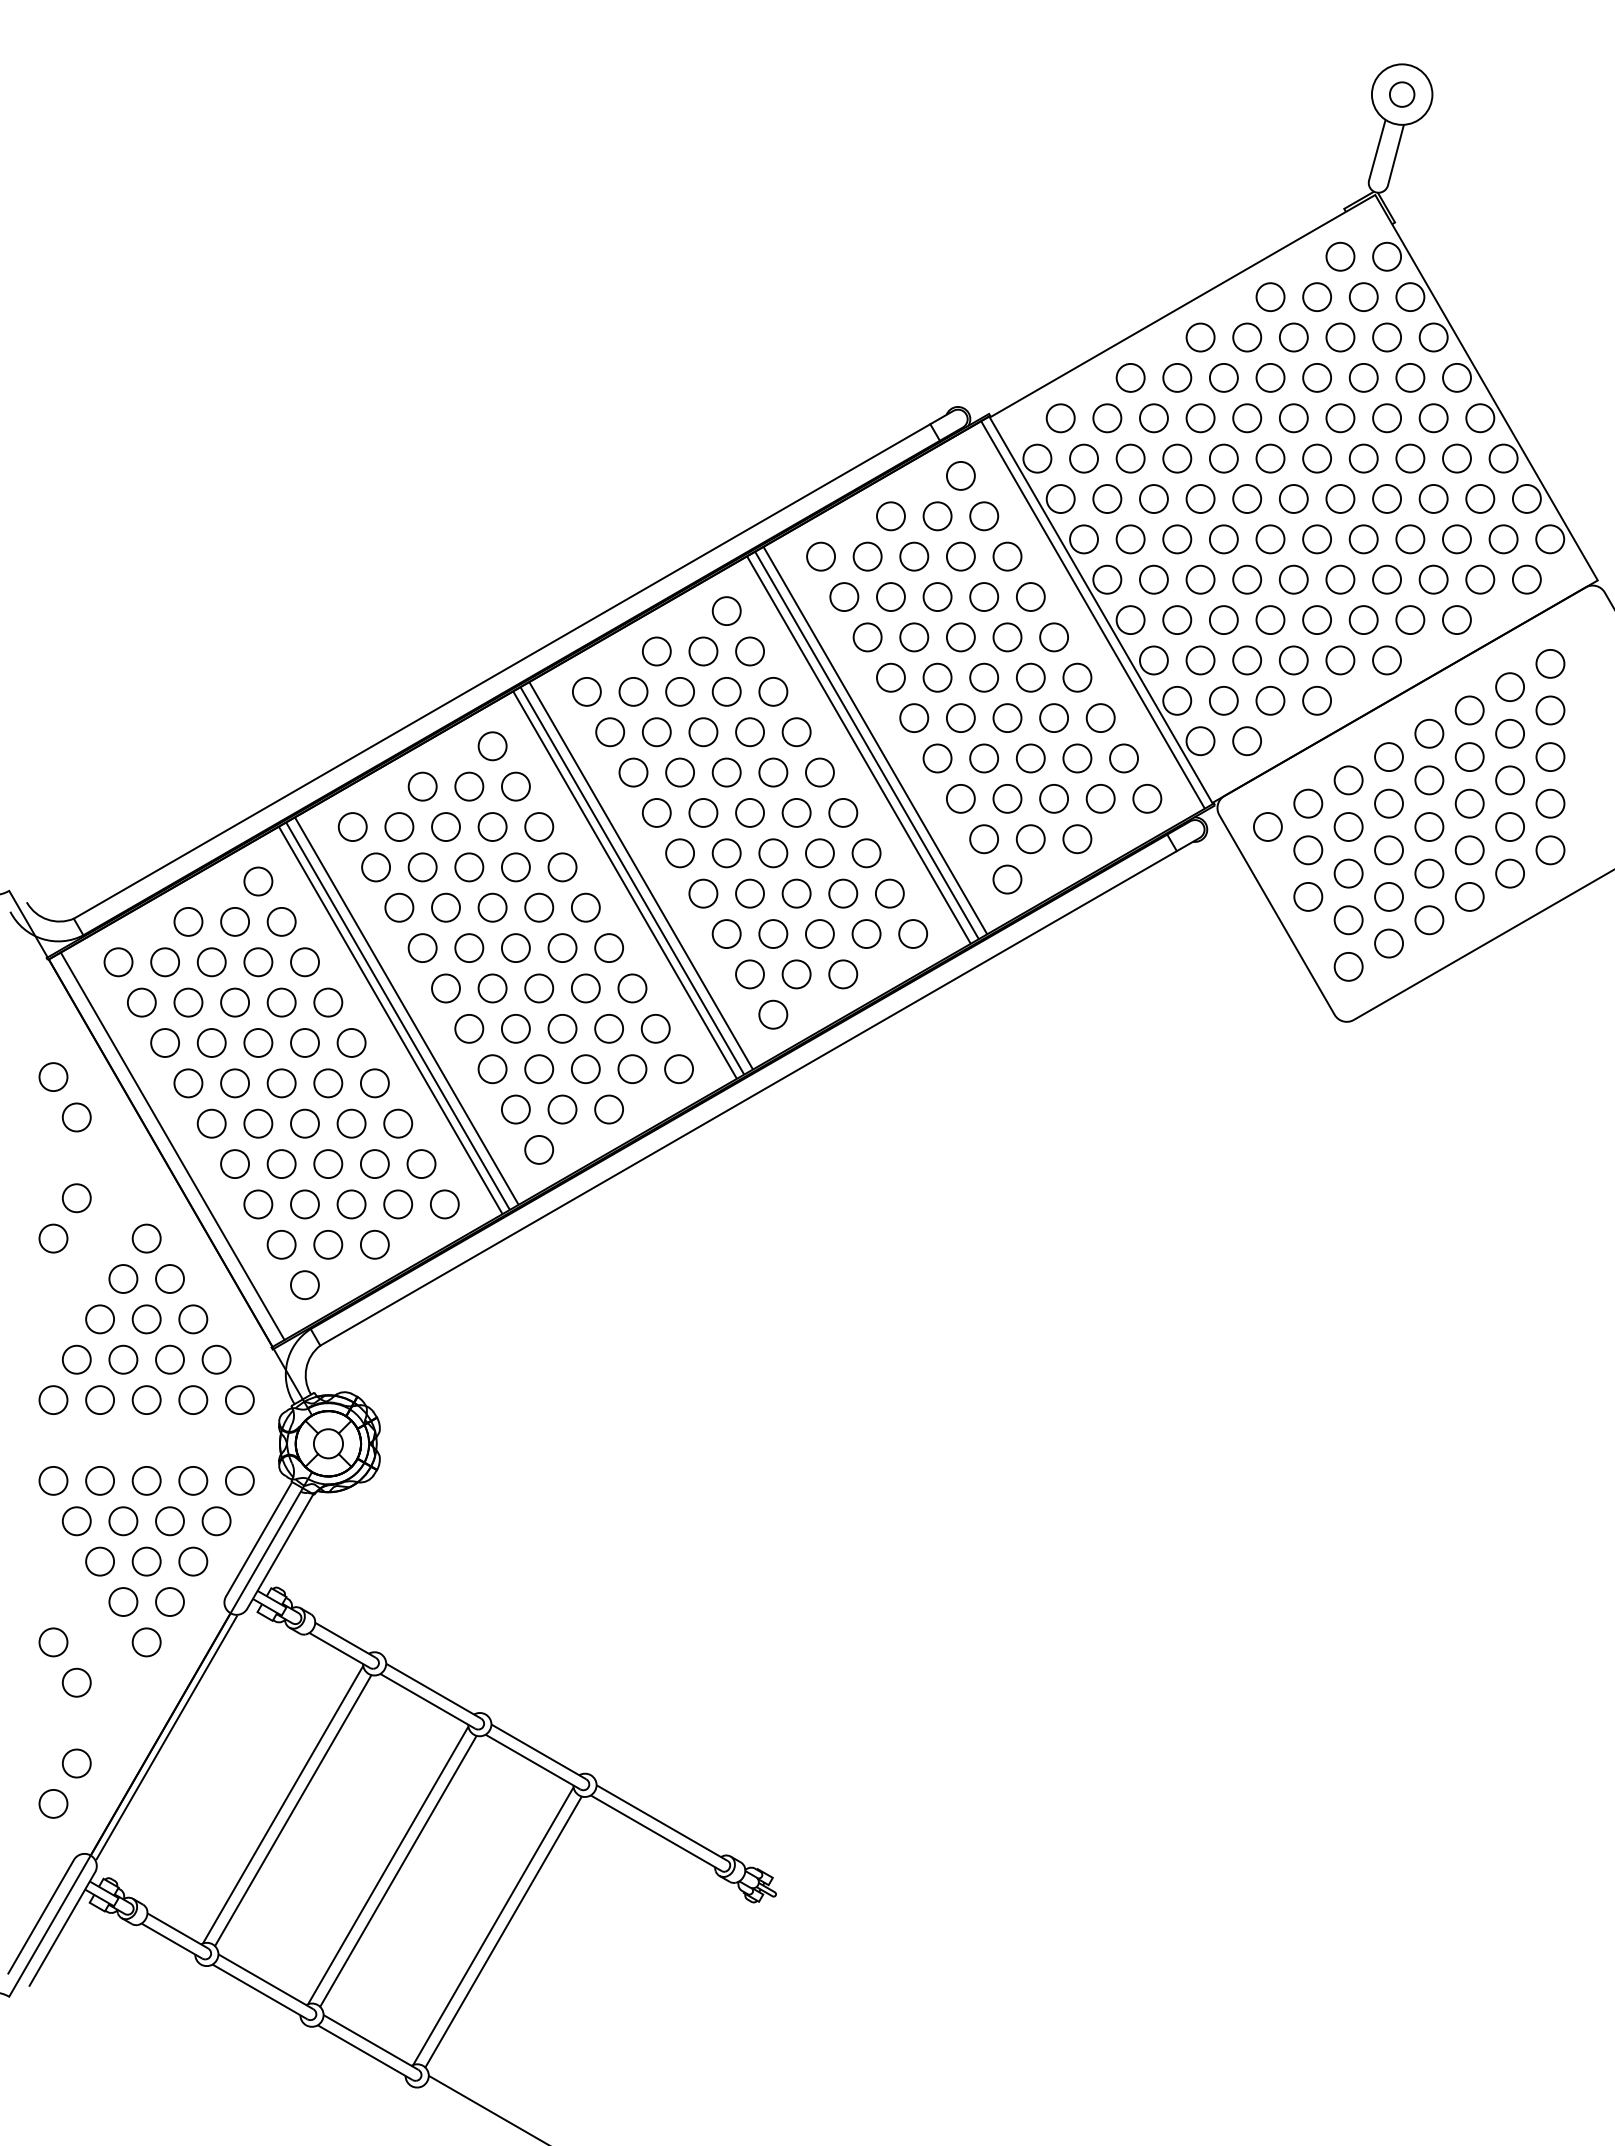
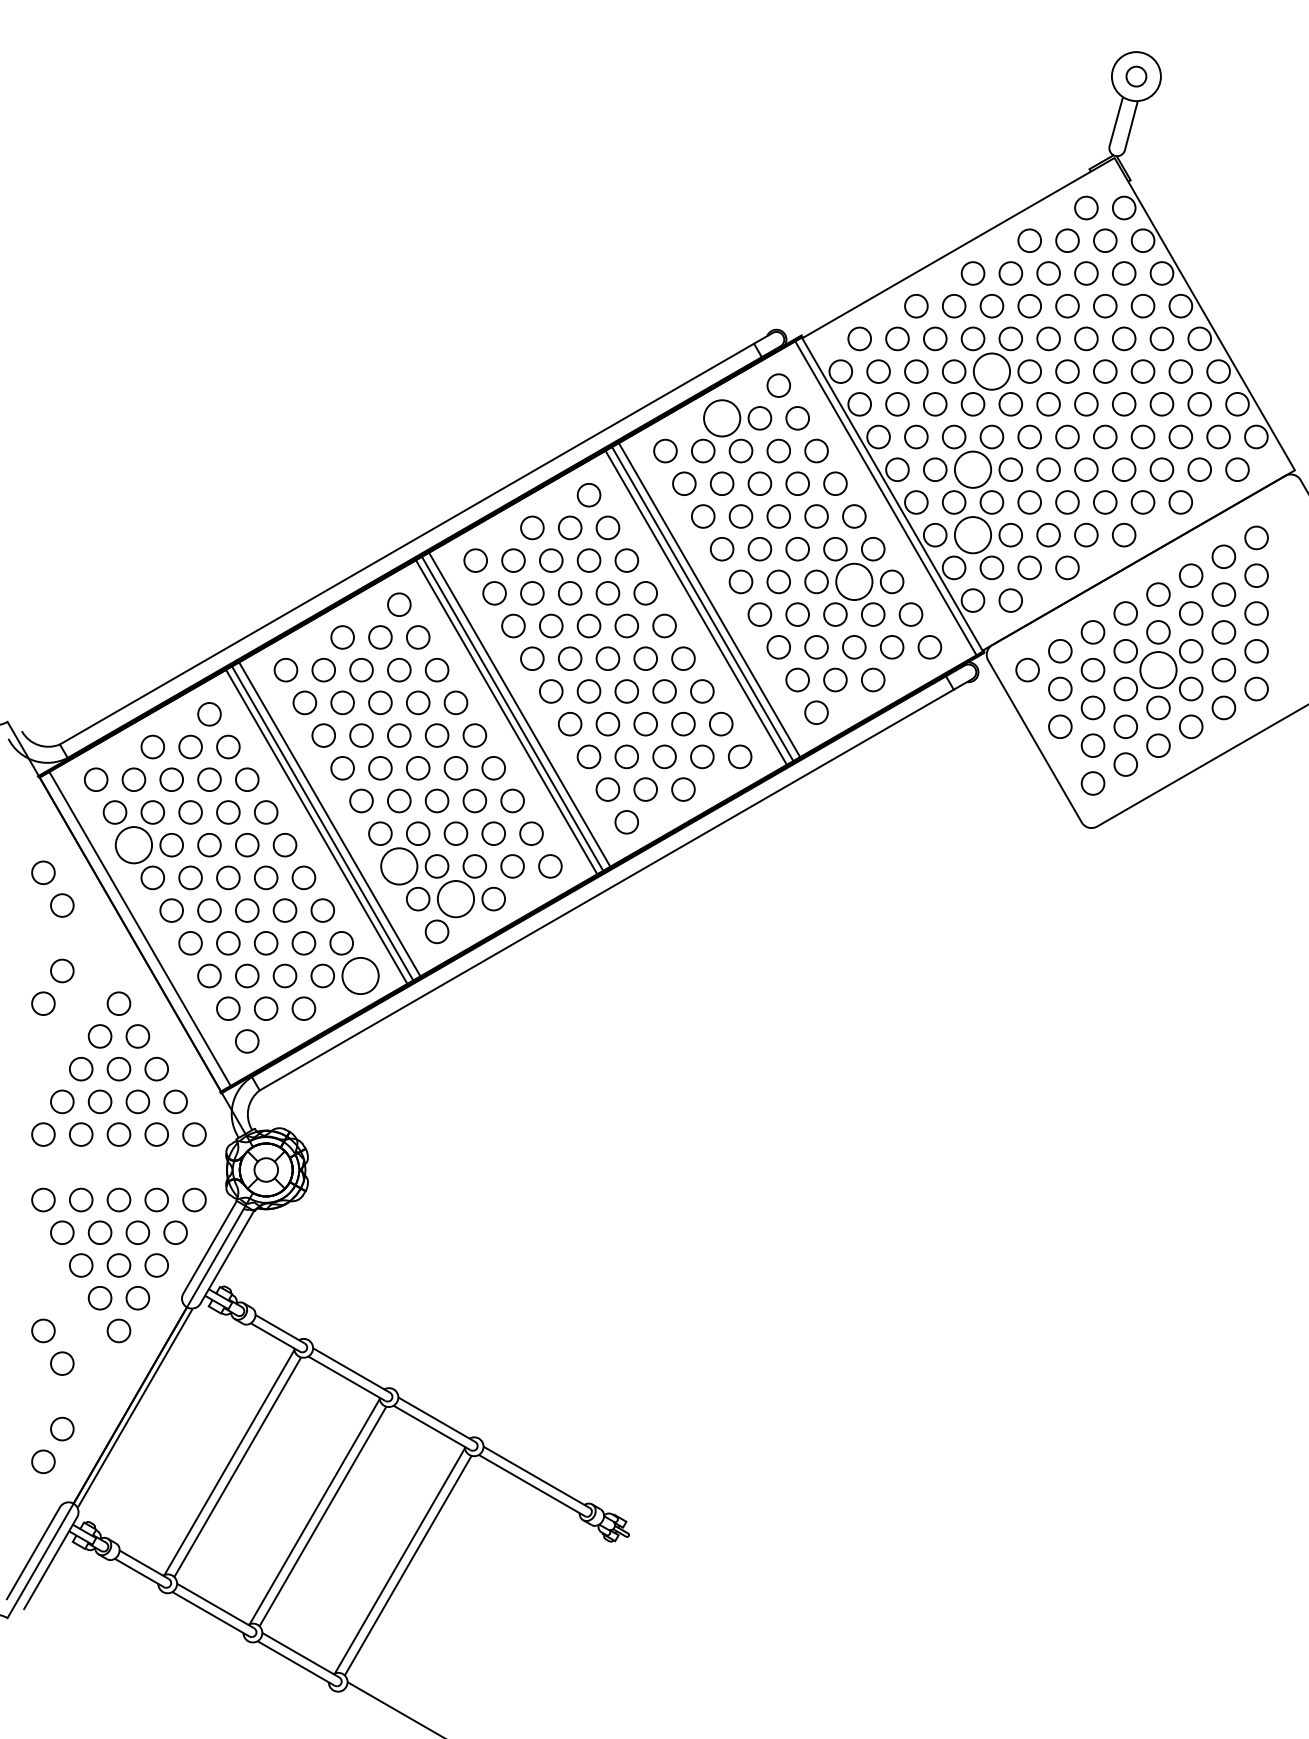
circle: (1223, 458) -> (991, 371), size x1.6
circle: (890, 516) -> (721, 418), size x1.6
circle: (1200, 579) -> (972, 469), size x1.6
circle: (1200, 660) -> (972, 535), size x1.6
circle: (1054, 718) -> (854, 582), size x1.6
circle: (1429, 827) -> (1158, 670), size x1.6
circle: (165, 1042) -> (134, 844), size x1.6
circle: (492, 1069) -> (399, 866), size x1.6
circle: (562, 1109) -> (455, 899), size x1.6
circle: (444, 1204) -> (360, 976), size x1.6

